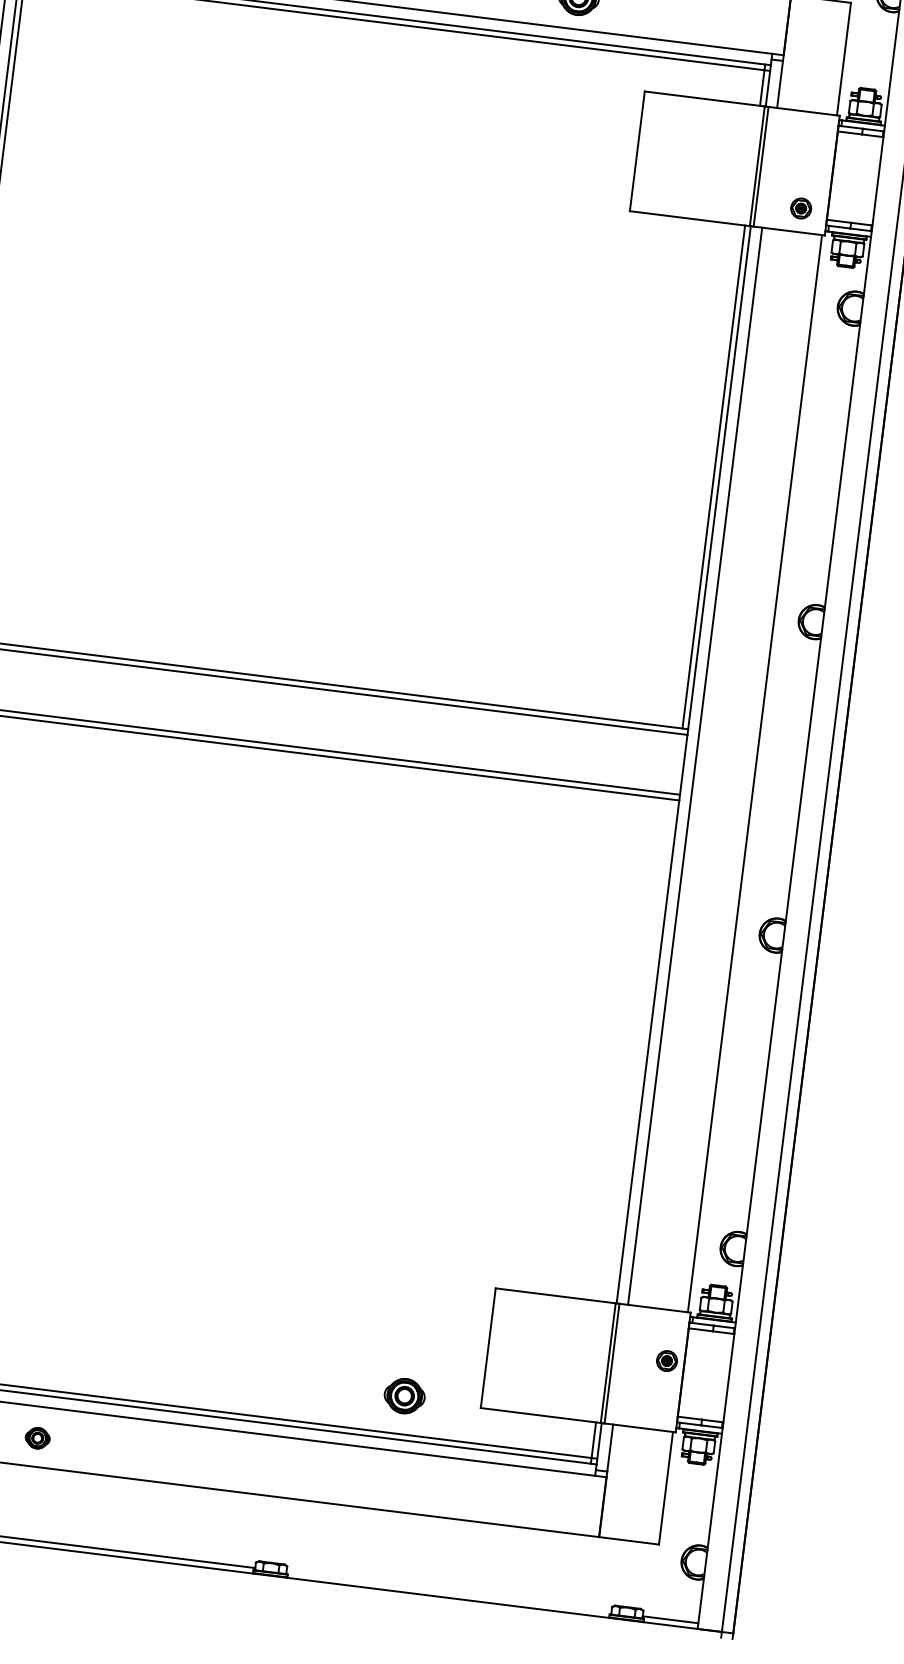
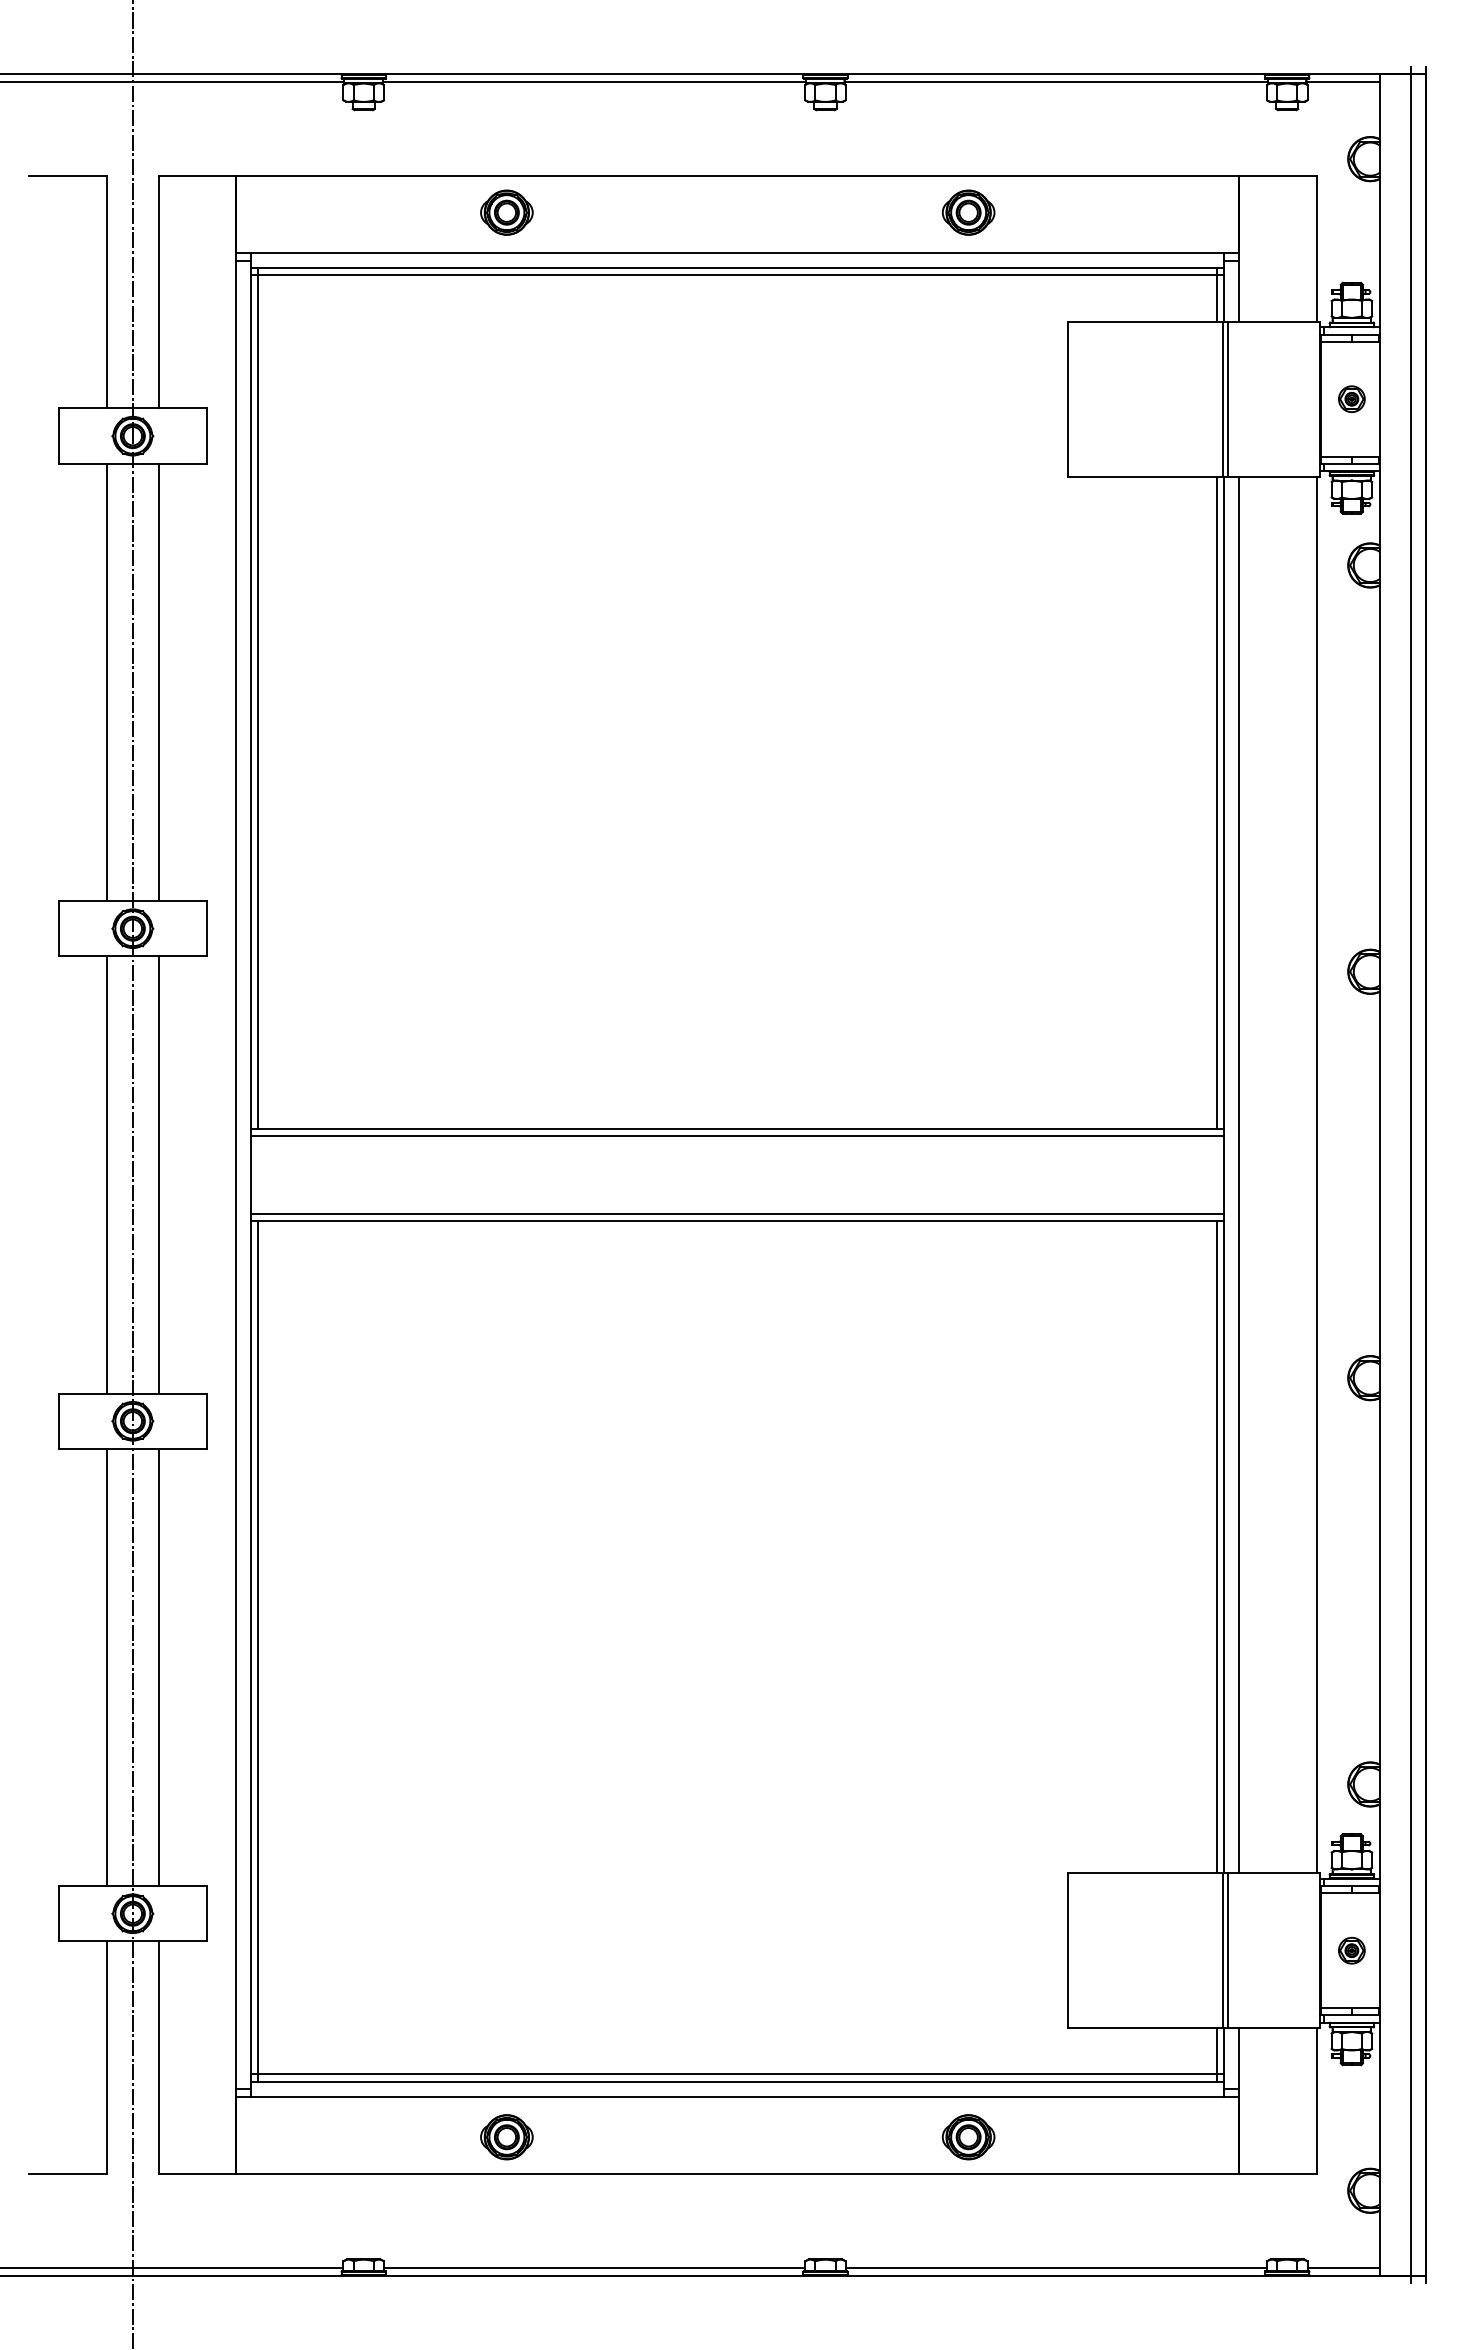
part: (800, 208) -> (1351, 399), moved
line: (642, 1051) -> (1217, 1547), added
part: (666, 1360) -> (1351, 1950), moved
part: (404, 1396) -> (968, 2137), moved
part: (37, 1438) -> (506, 2137), size x1.67
line: (448, 1592) -> (1055, 2268), added

